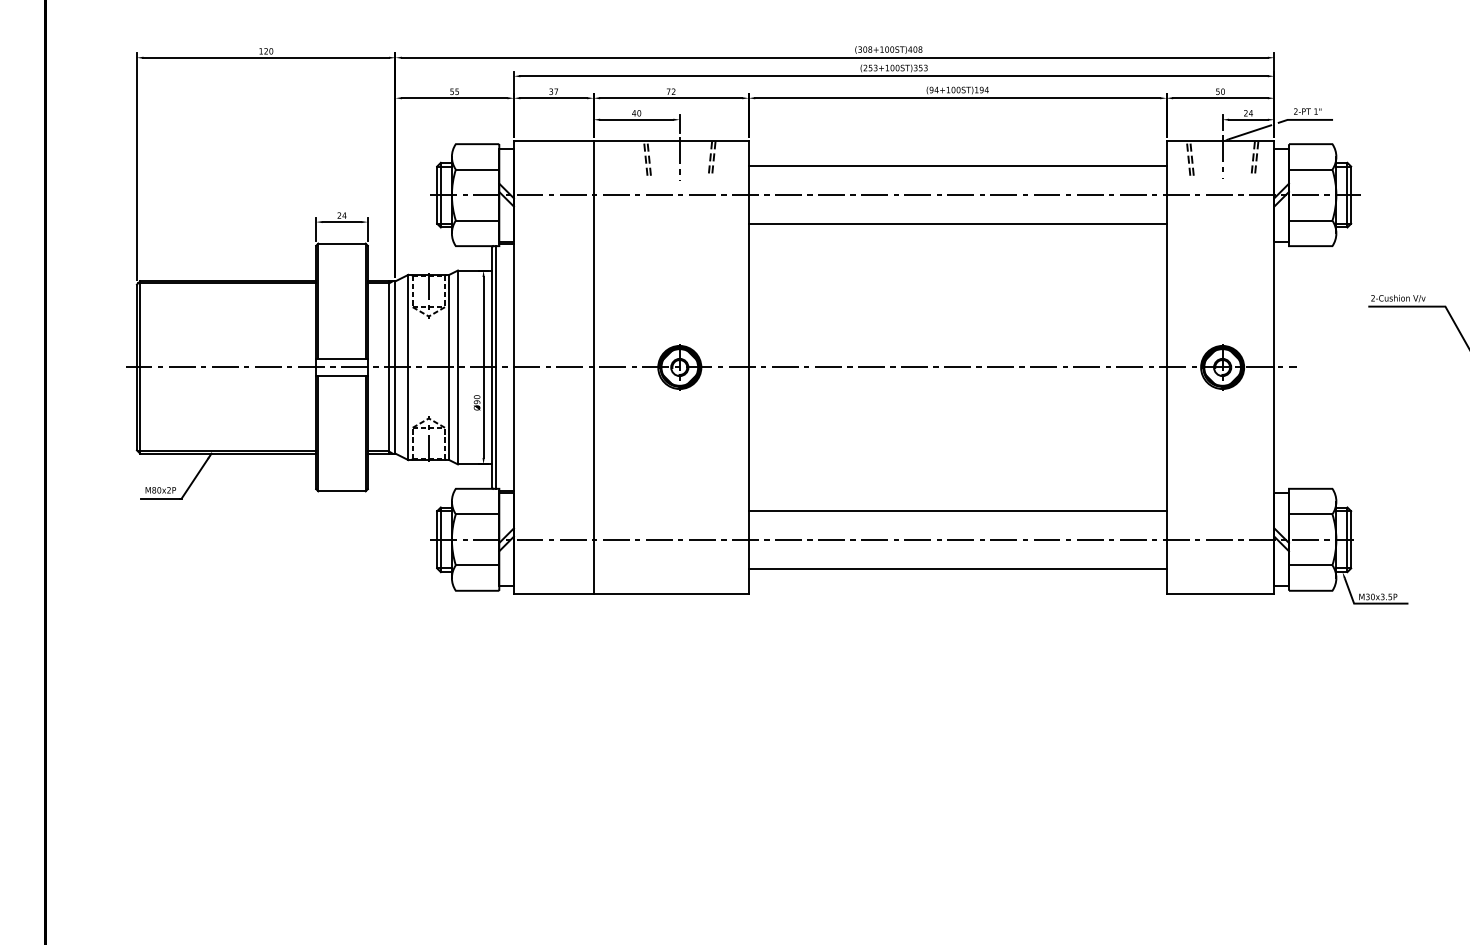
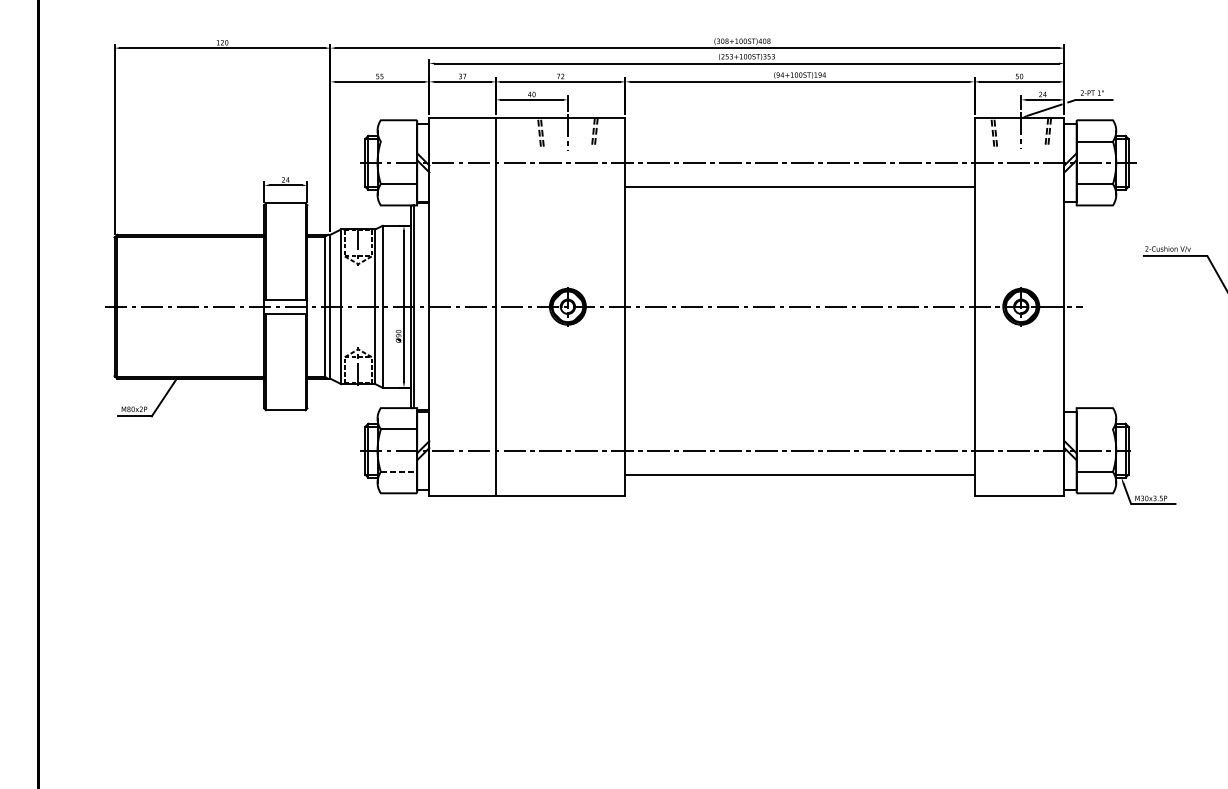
line: (957, 166) -> (799, 138), removed
line: (477, 169) -> (398, 141), removed
line: (957, 510) -> (799, 426), removed
line: (1310, 514) -> (1094, 429), removed
line: (477, 565) -> (398, 472), solid -> dashed

